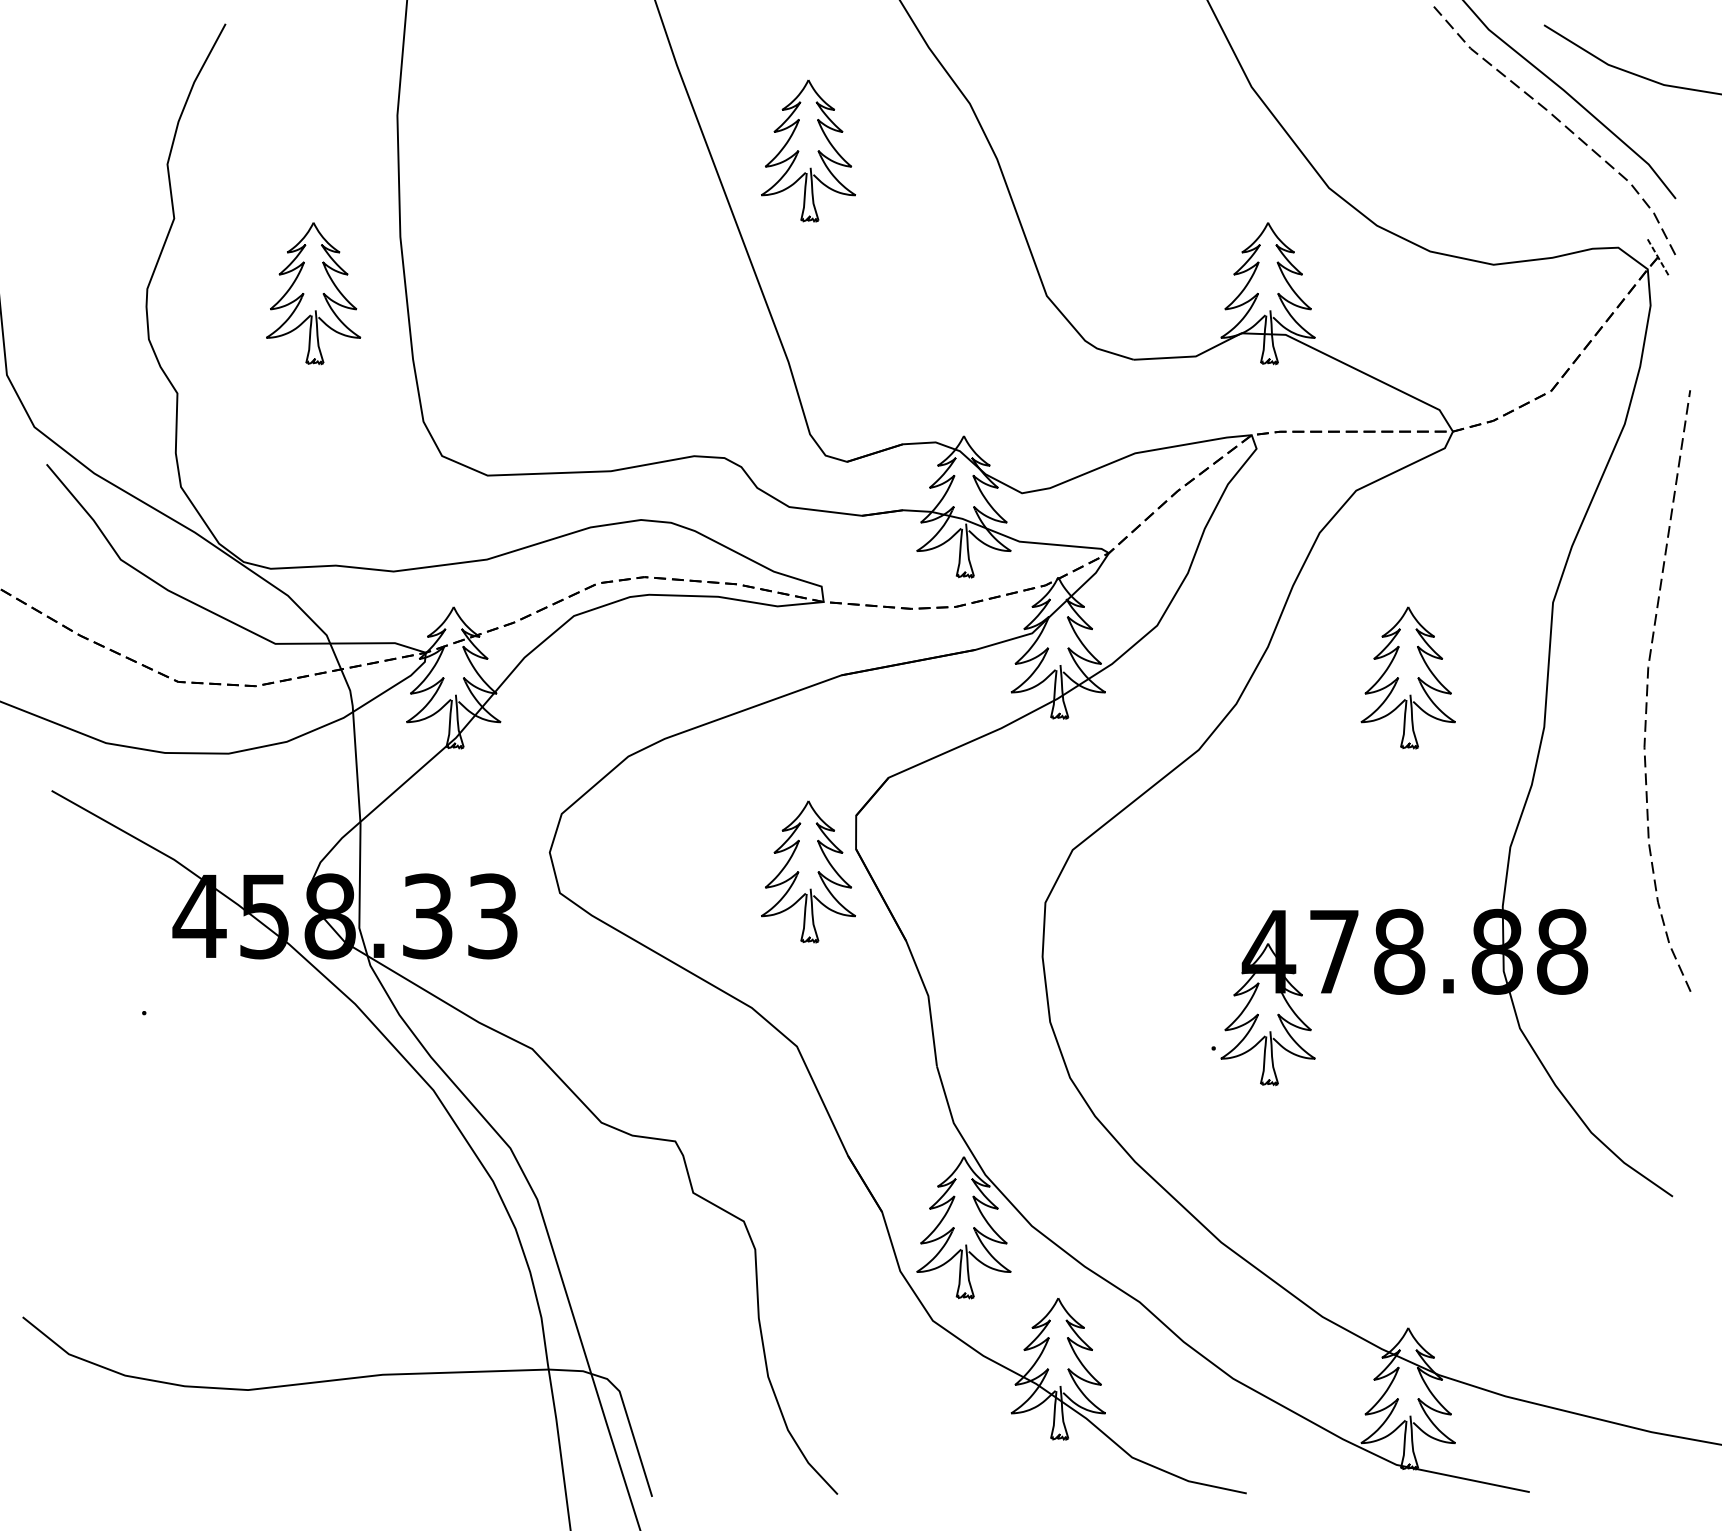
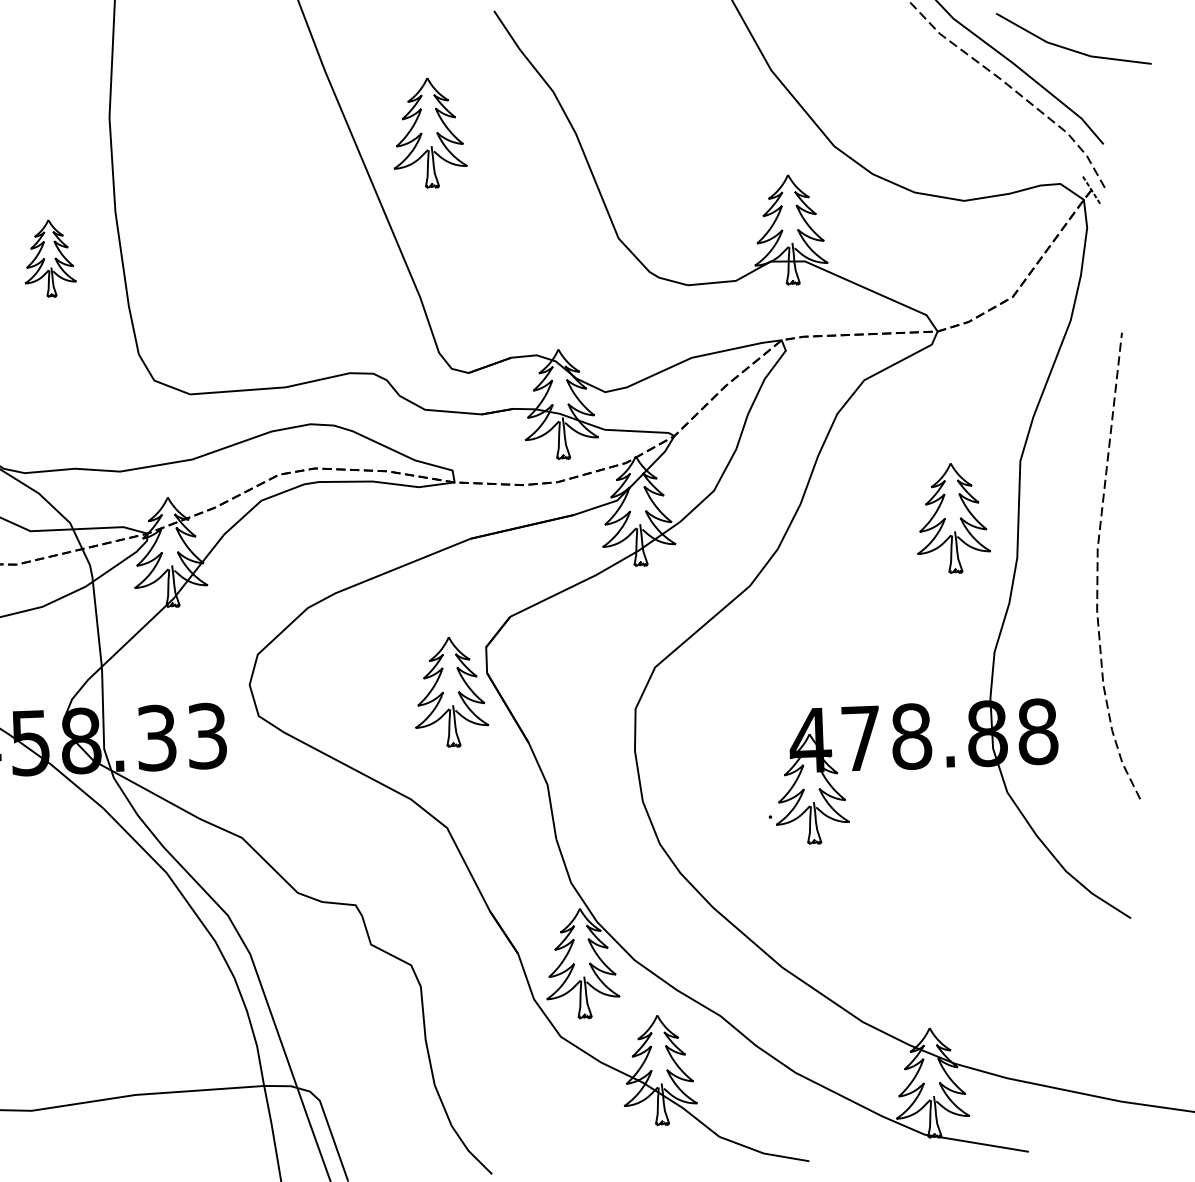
part: (313, 293) -> (49, 258), size x0.7
part: (1407, 677) -> (952, 518), moved
curve: (1648, 690) -> (1098, 566), moved

